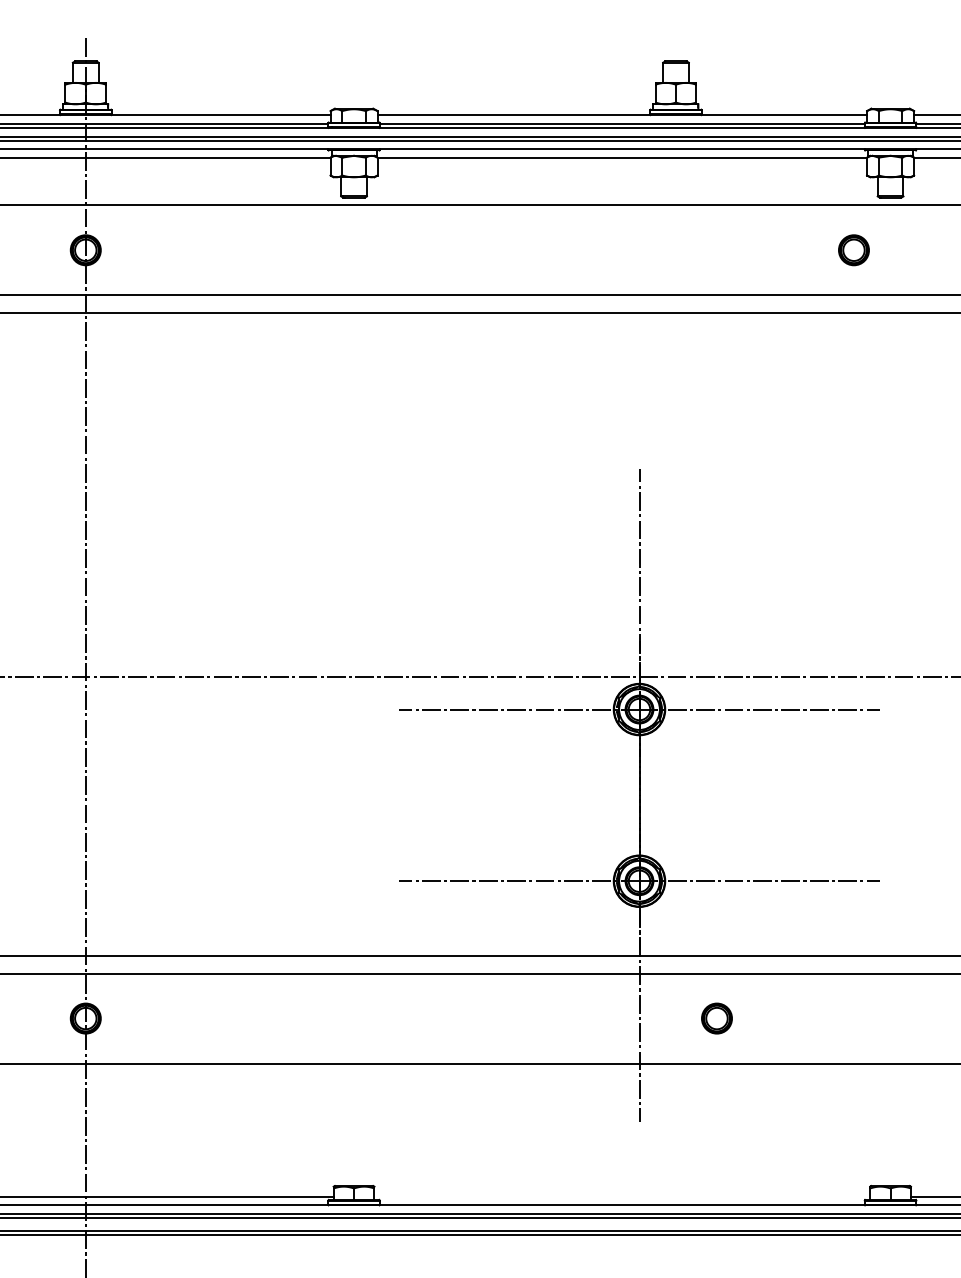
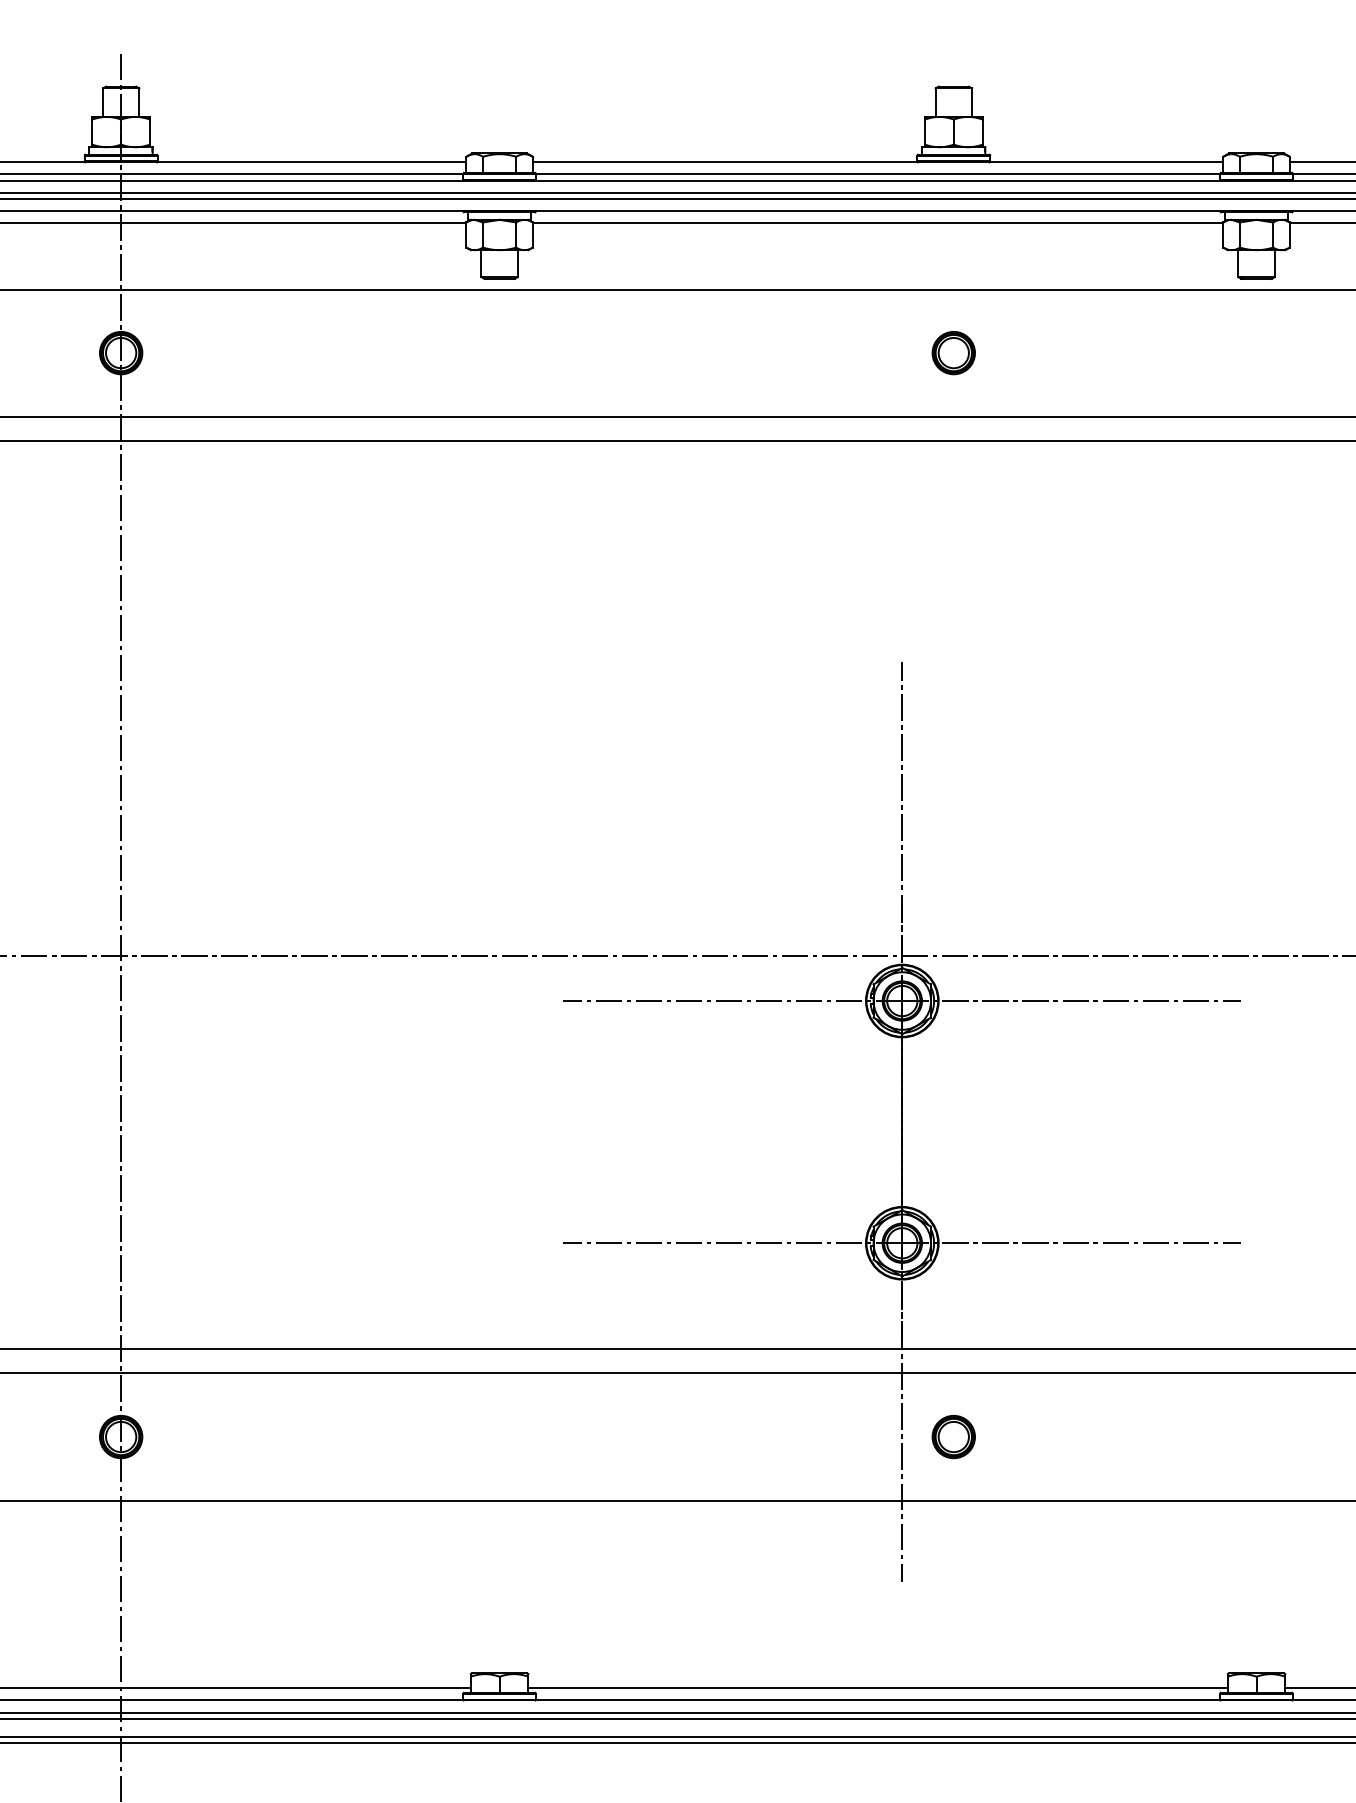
part: (853, 250) -> (953, 353), moved
part: (716, 1018) -> (953, 1436), moved
line: (622, 1196) -> (878, 1688), added

